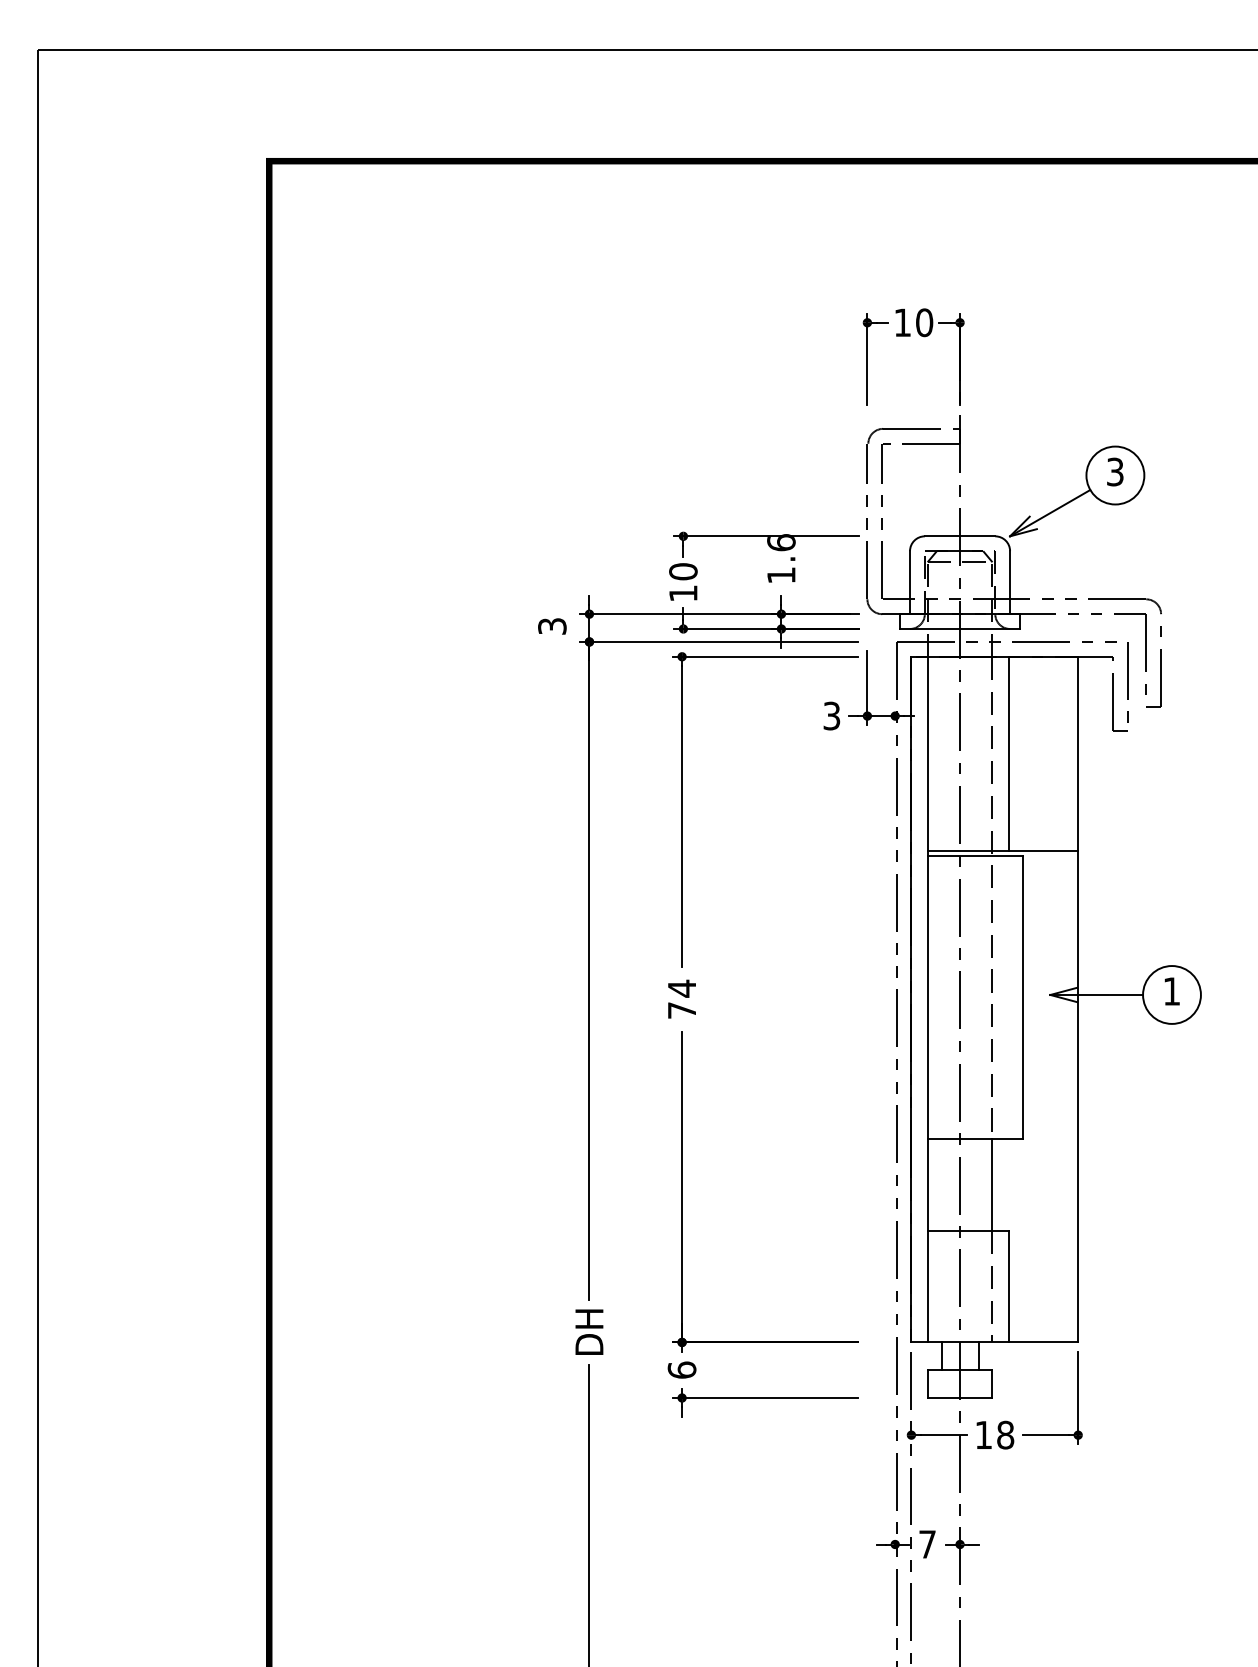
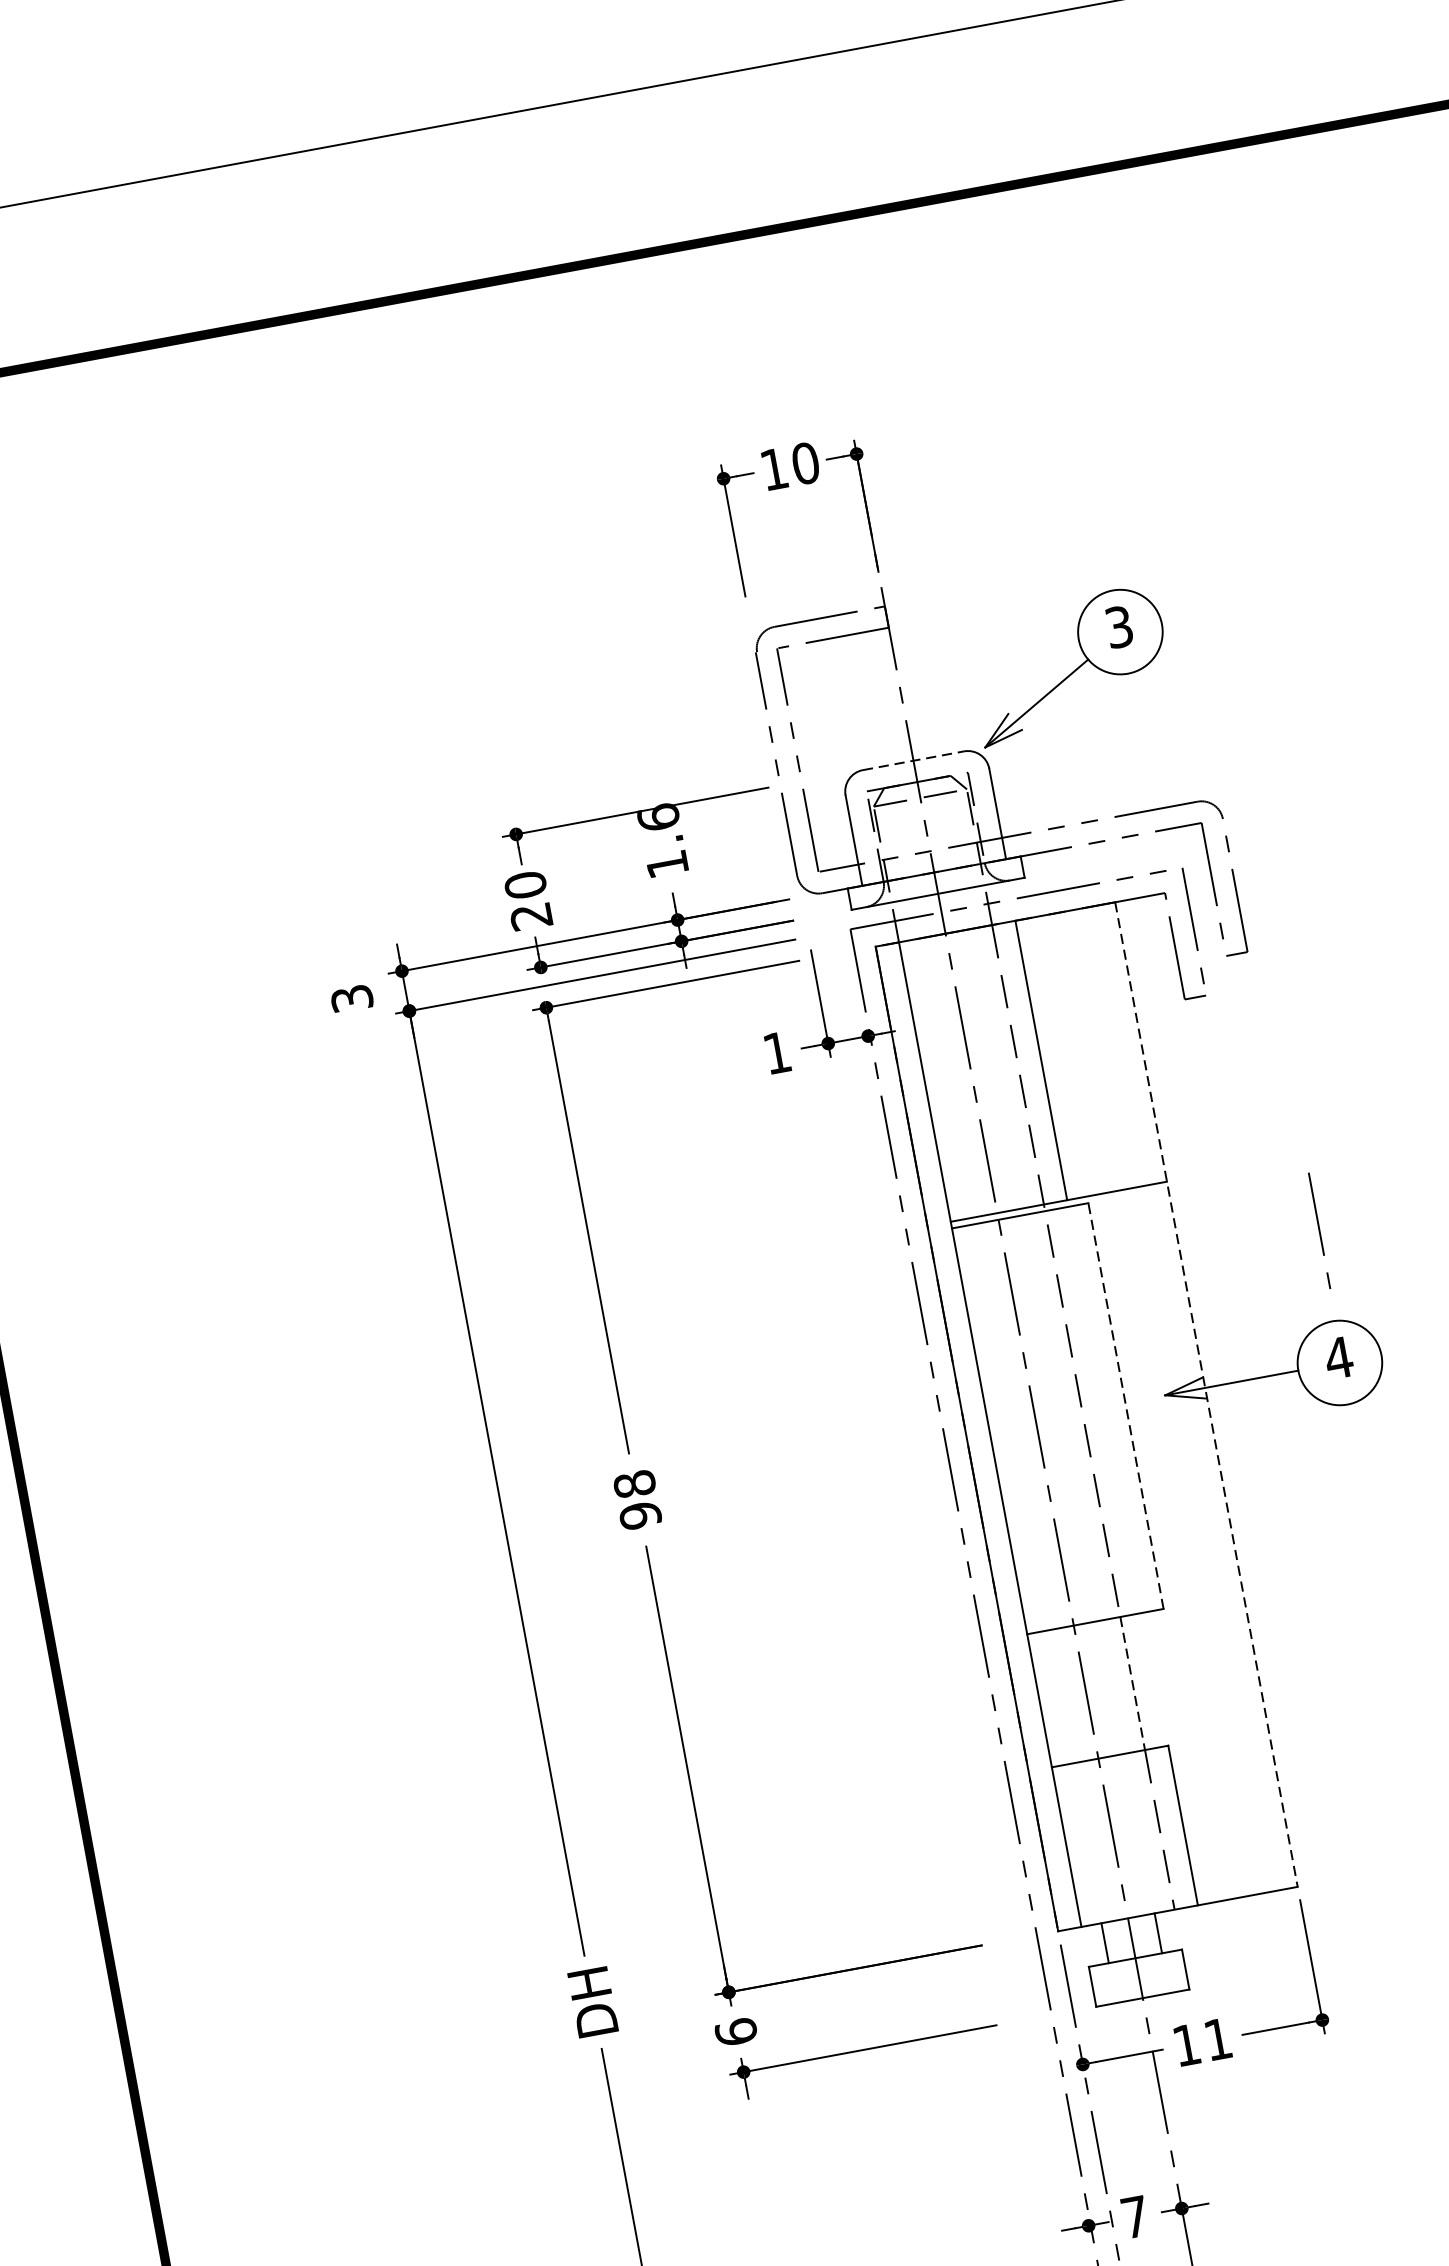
line: (960, 536) -> (914, 760), solid -> dashed
text: (683, 593) -> (531, 916), 10 -> 20
text: (831, 715) -> (776, 1052), 3 -> 1
line: (1174, 903) -> (1319, 1230), added
text: (1171, 991) -> (1338, 1358), 1 -> 4
line: (1022, 996) -> (1125, 1404), solid -> dashed
text: (681, 999) -> (636, 1500), 74 -> 98
line: (1078, 999) -> (1206, 1394), solid -> dashed
line: (992, 1185) -> (1132, 1684), solid -> dashed
text: (1005, 1434) -> (1217, 2038), 18 -> 11

